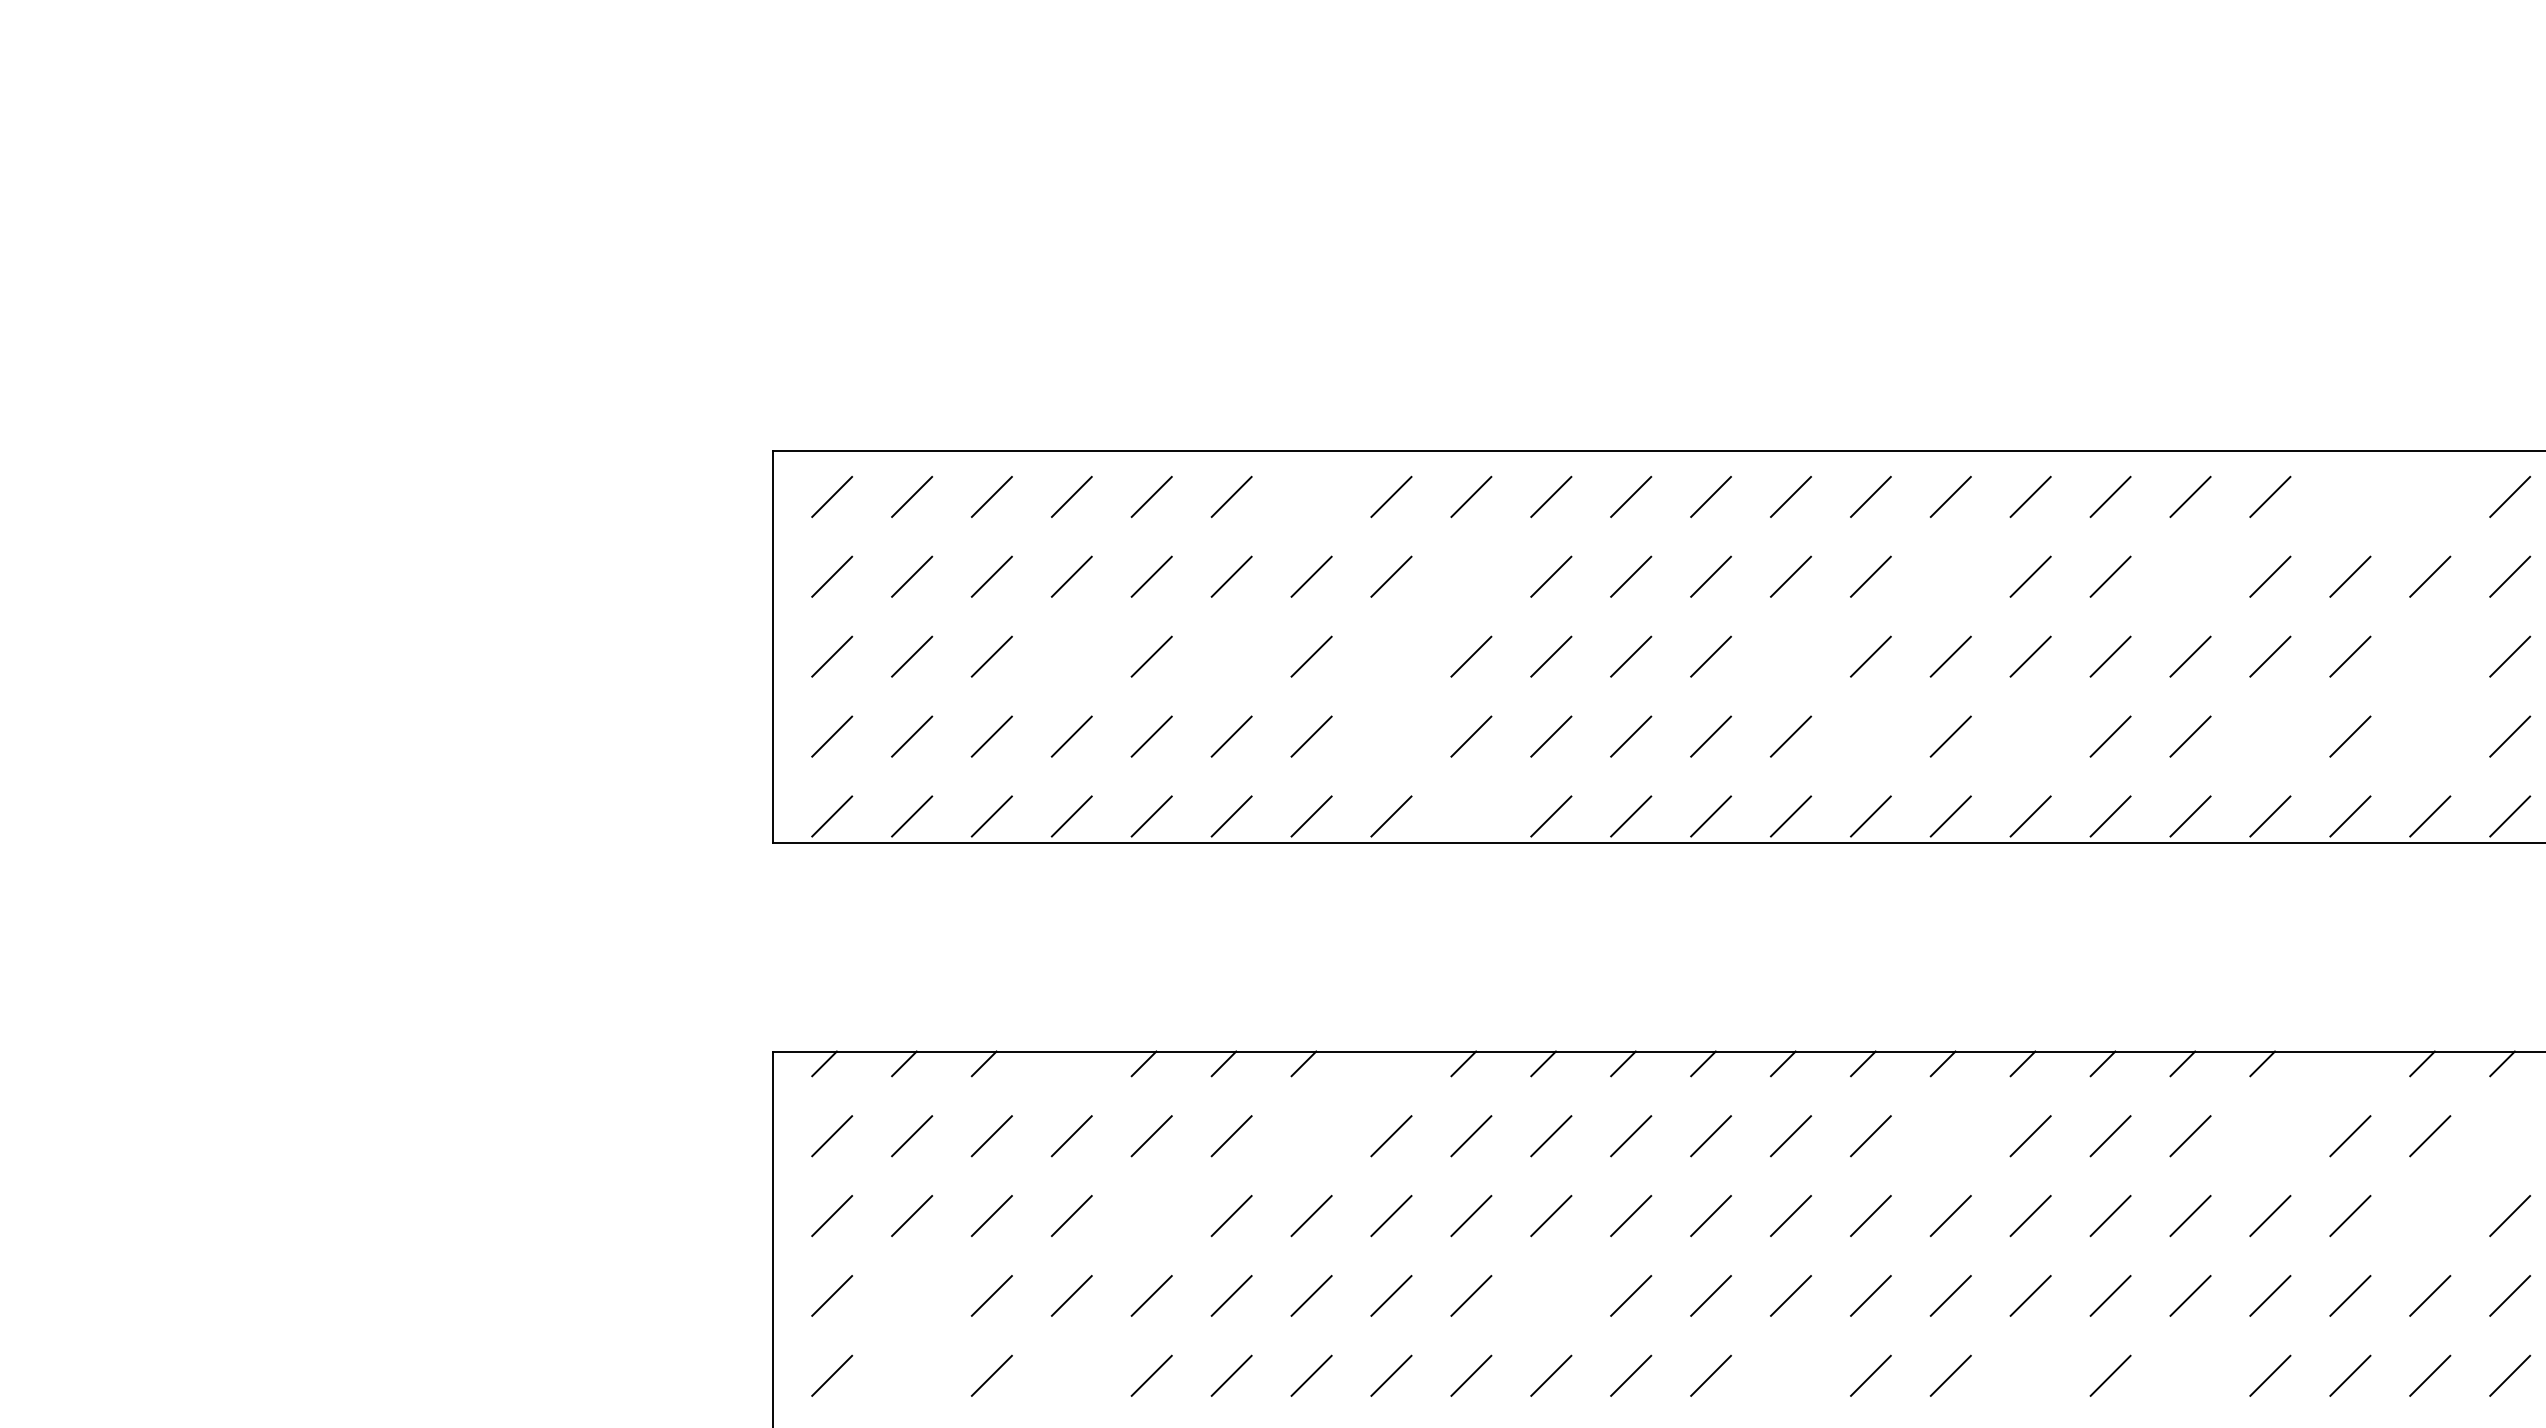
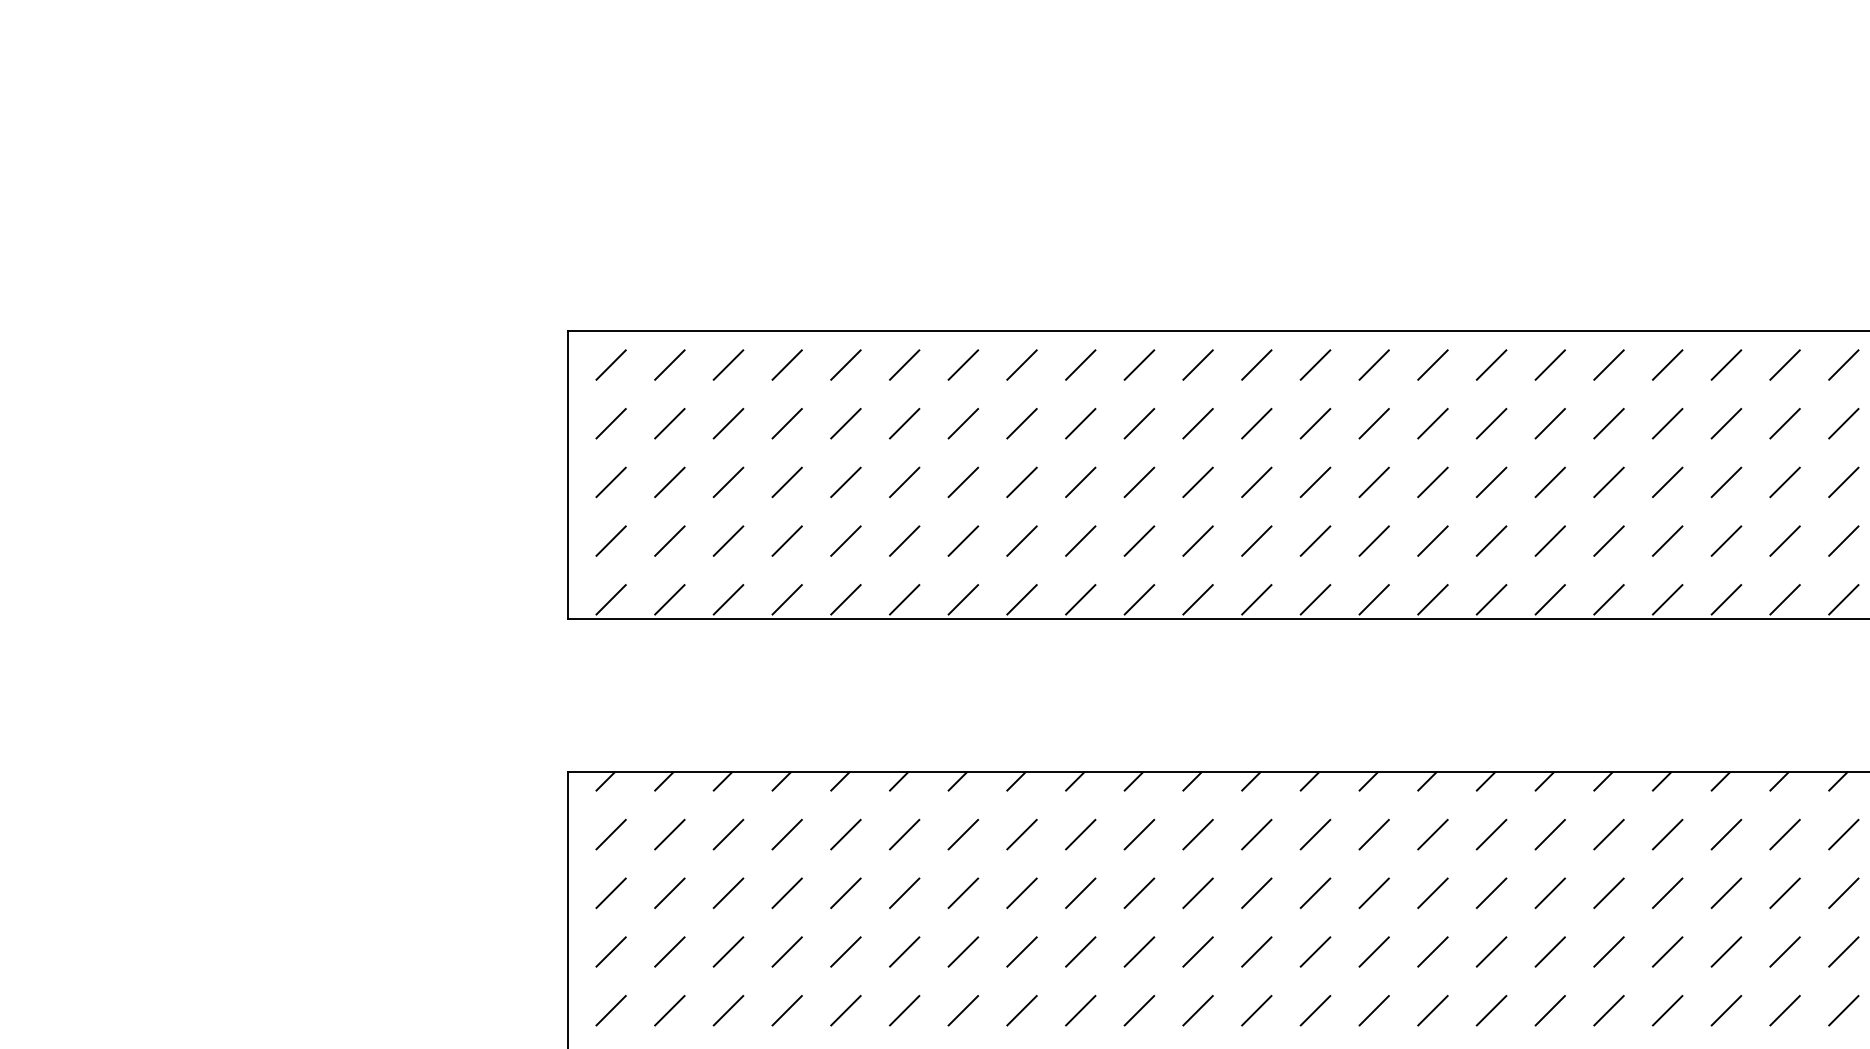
line: (1311, 496) -> (963, 364), added
line: (2350, 496) -> (1726, 364), added
line: (2430, 496) -> (1785, 364), added
line: (1471, 576) -> (1080, 423), added
line: (1950, 576) -> (1432, 423), added
line: (2190, 576) -> (1608, 423), added
line: (1071, 656) -> (786, 482), added
line: (1231, 656) -> (904, 482), added
line: (1391, 656) -> (1022, 482), added
line: (1790, 656) -> (1315, 482), added
line: (2430, 656) -> (1785, 482), added
line: (1391, 736) -> (1022, 541), added
line: (1870, 736) -> (1373, 541), added
line: (2030, 736) -> (1491, 541), added
line: (2270, 736) -> (1667, 541), added
line: (2430, 736) -> (1785, 541), added
line: (1471, 816) -> (1080, 599), added
line: (1063, 1063) -> (781, 781), added
line: (1383, 1063) -> (1016, 781), added
line: (2342, 1063) -> (1720, 781), added
line: (1311, 1136) -> (963, 834), added
line: (1950, 1136) -> (1432, 834), added
line: (2270, 1136) -> (1667, 834), added
line: (2510, 1136) -> (1844, 834), added
line: (1151, 1216) -> (845, 893), added
line: (2430, 1216) -> (1785, 893), added
line: (912, 1295) -> (670, 951), added
line: (1551, 1295) -> (1139, 951), added
line: (912, 1375) -> (670, 1010), added
line: (1071, 1375) -> (786, 1010), added
line: (1790, 1375) -> (1315, 1010), added
line: (2030, 1375) -> (1491, 1010), added
line: (2190, 1375) -> (1608, 1010), added

